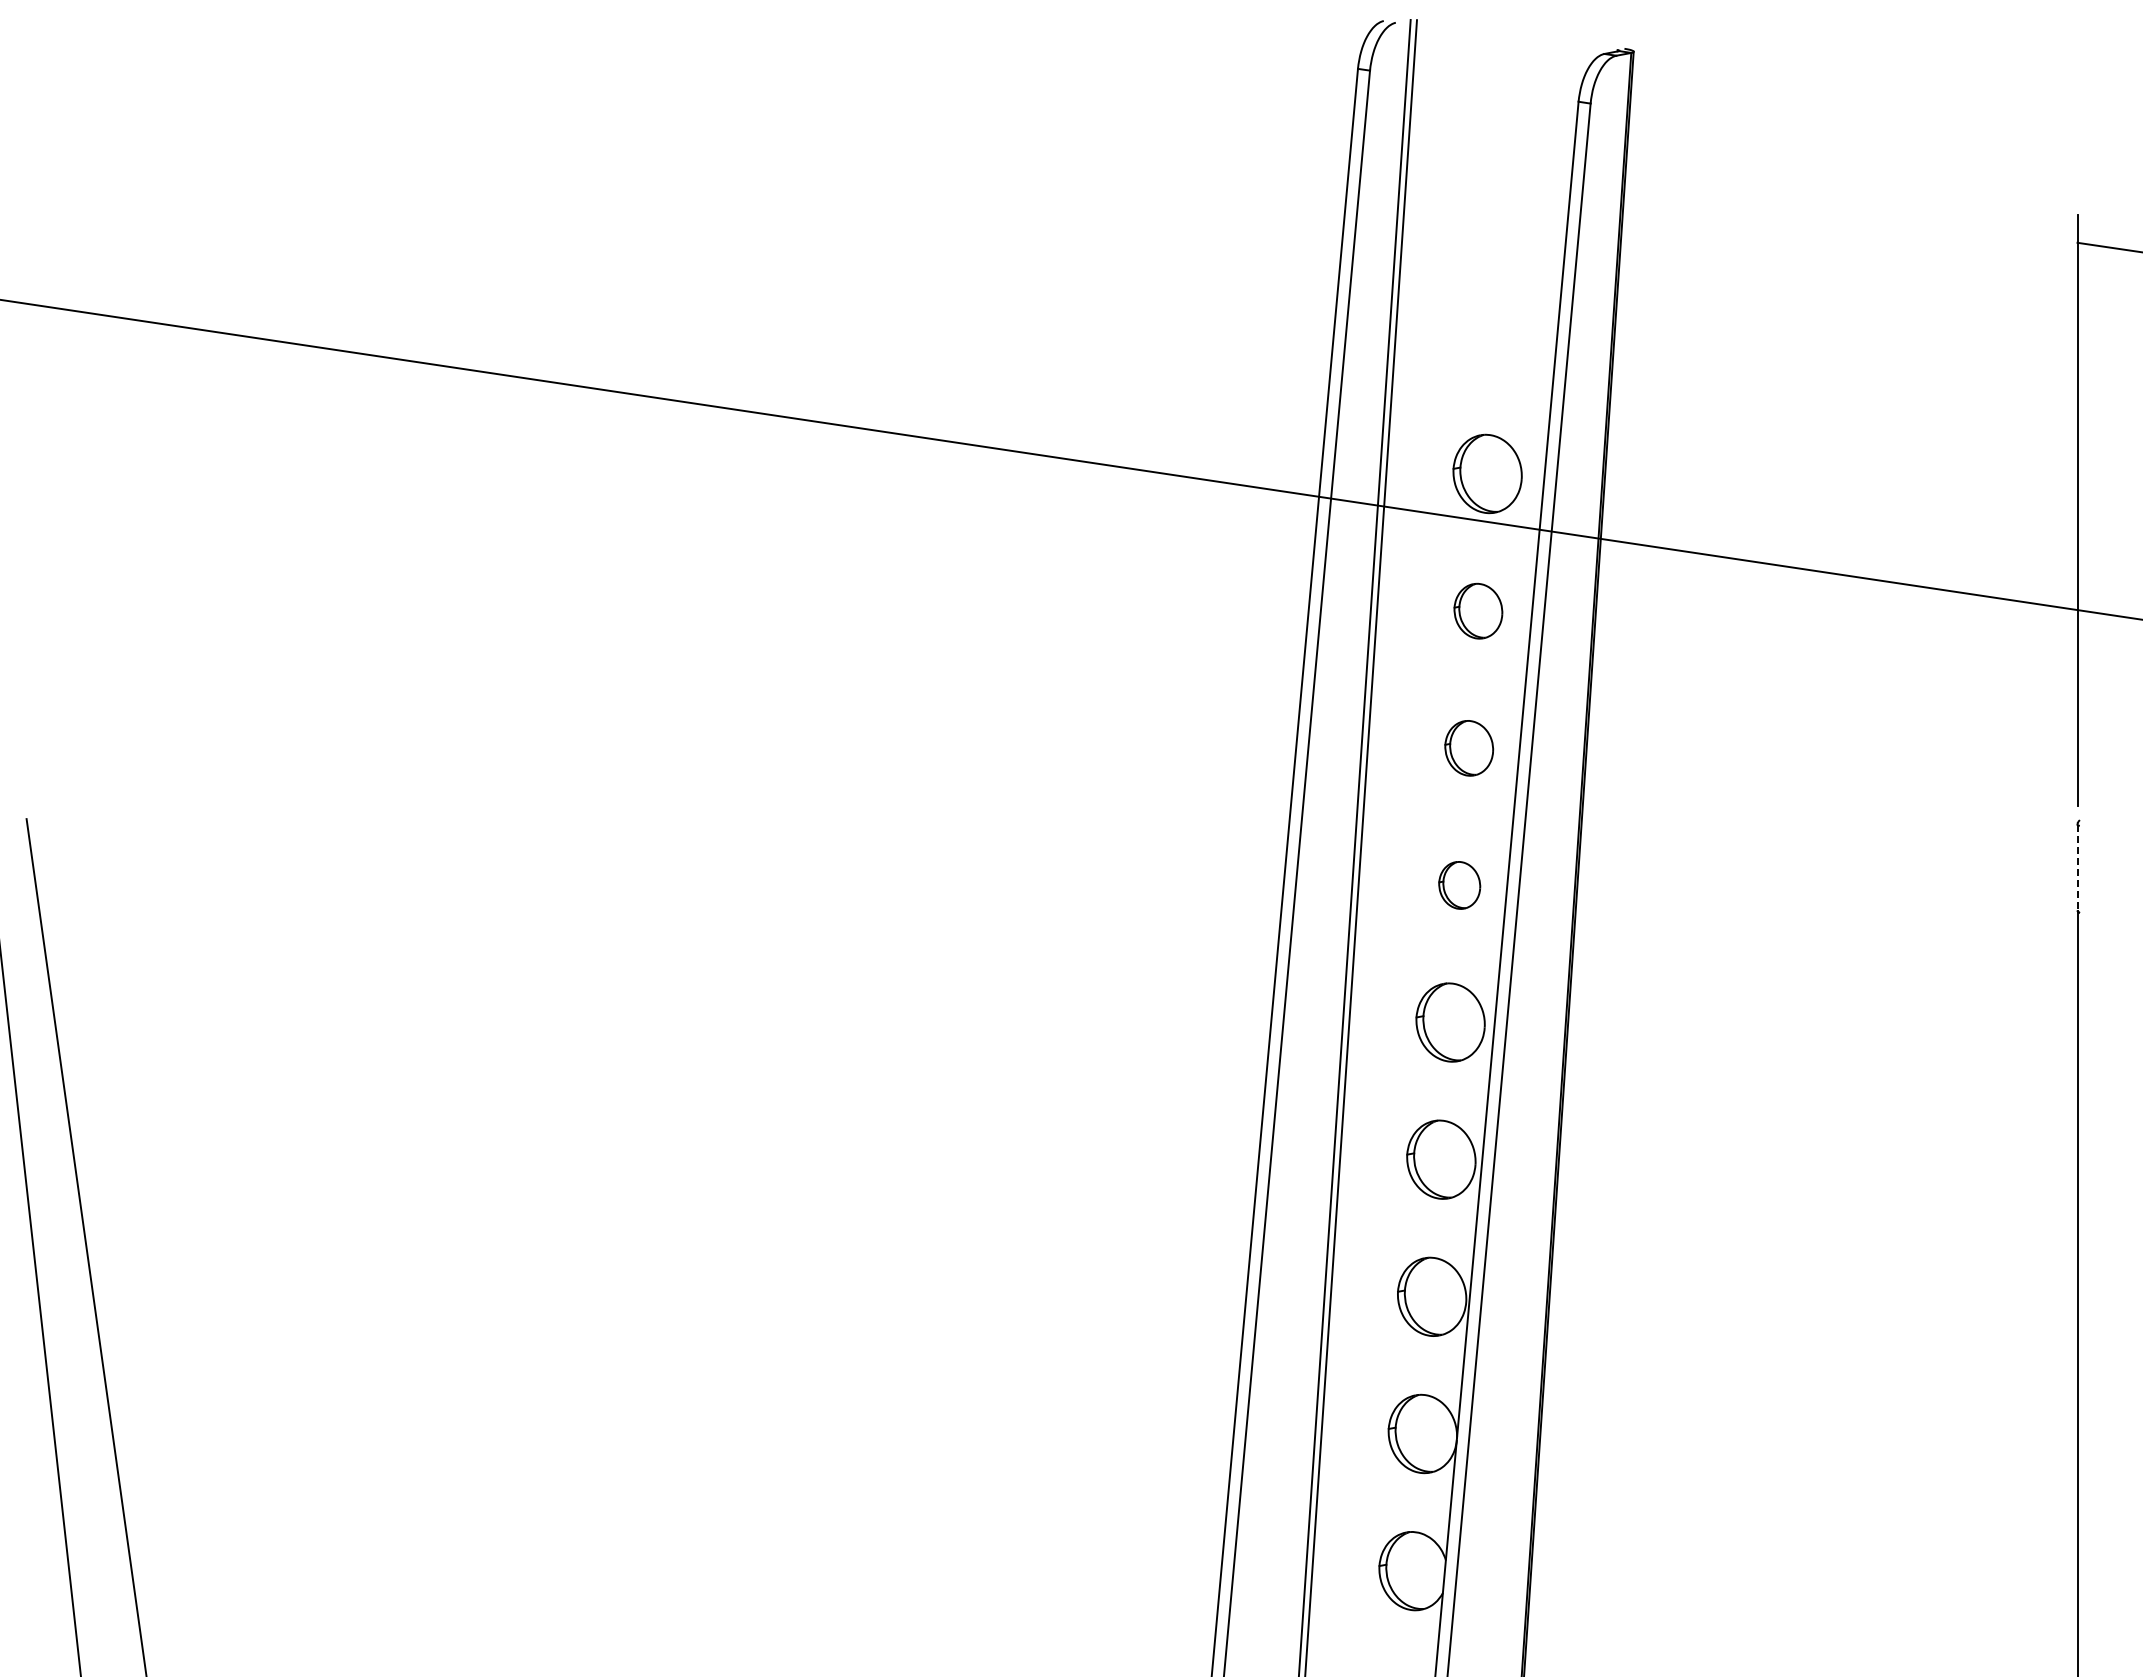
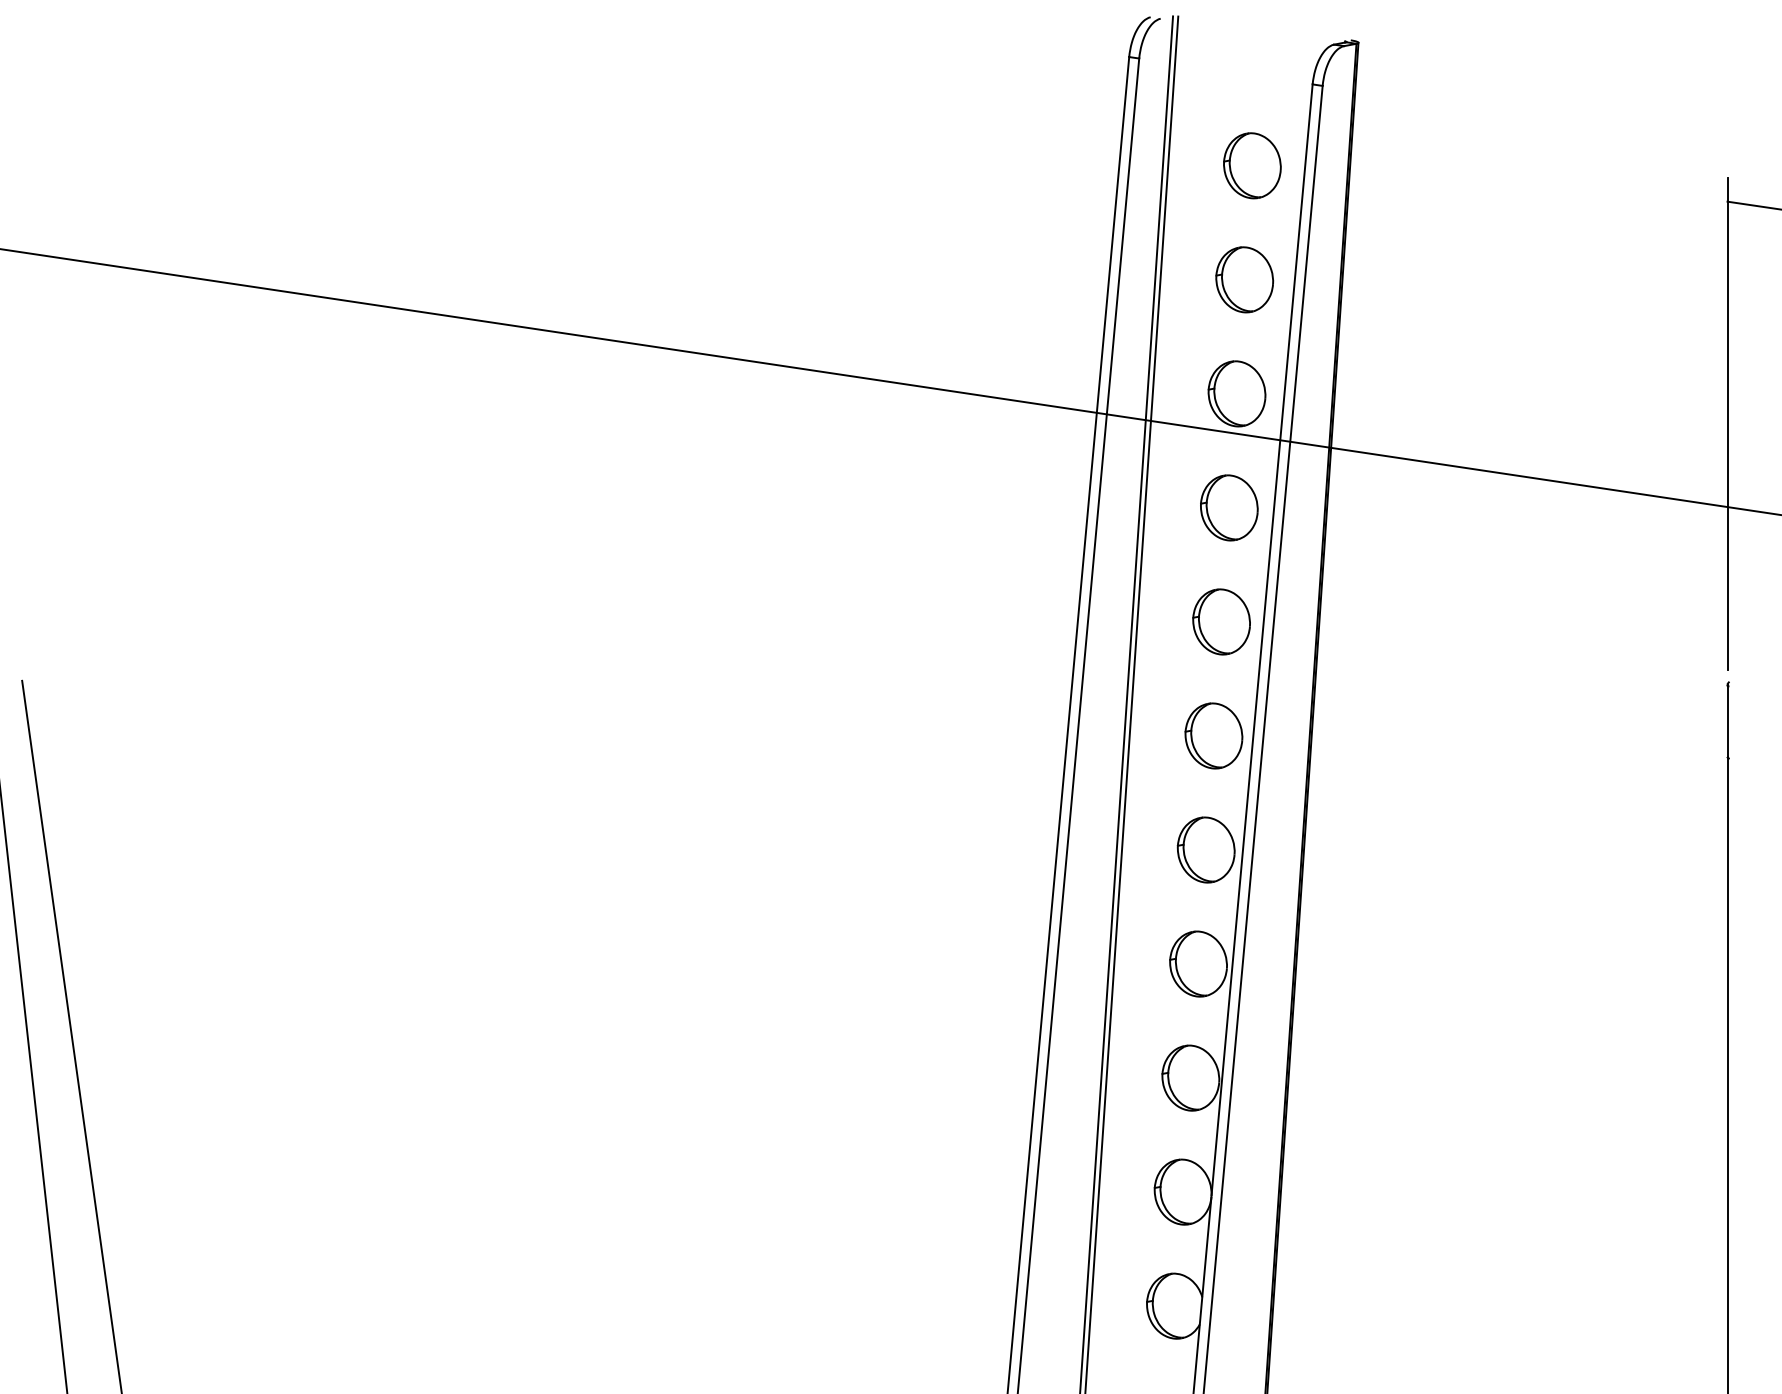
part: (1506, 199) -> (1252, 165), added
part: (1496, 336) -> (1244, 279), added
part: (1478, 611) -> (1229, 508), size x1.43
part: (1469, 748) -> (1221, 622), size x1.43
line: (2077, 868) -> (1727, 721), dashed -> solid
part: (1459, 885) -> (1213, 736), size x1.67

